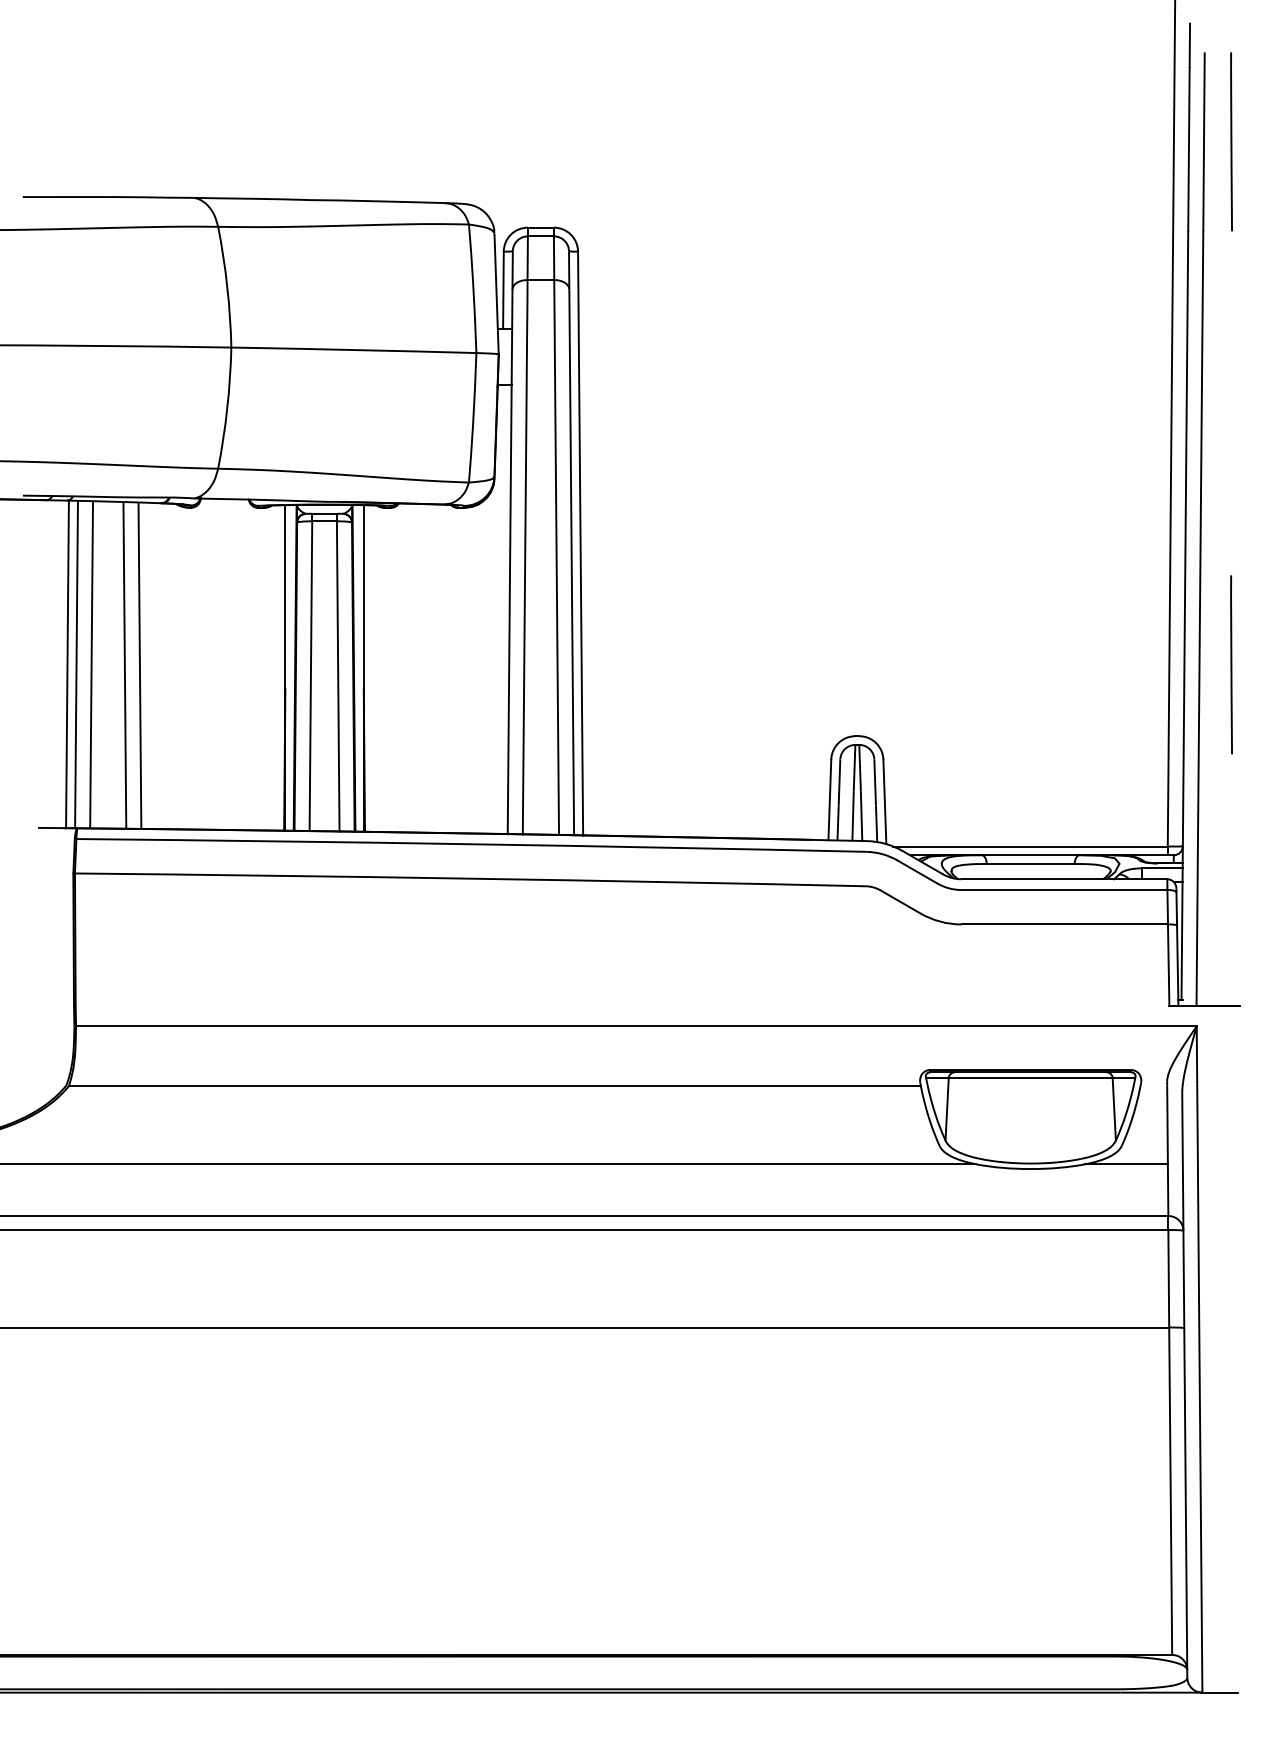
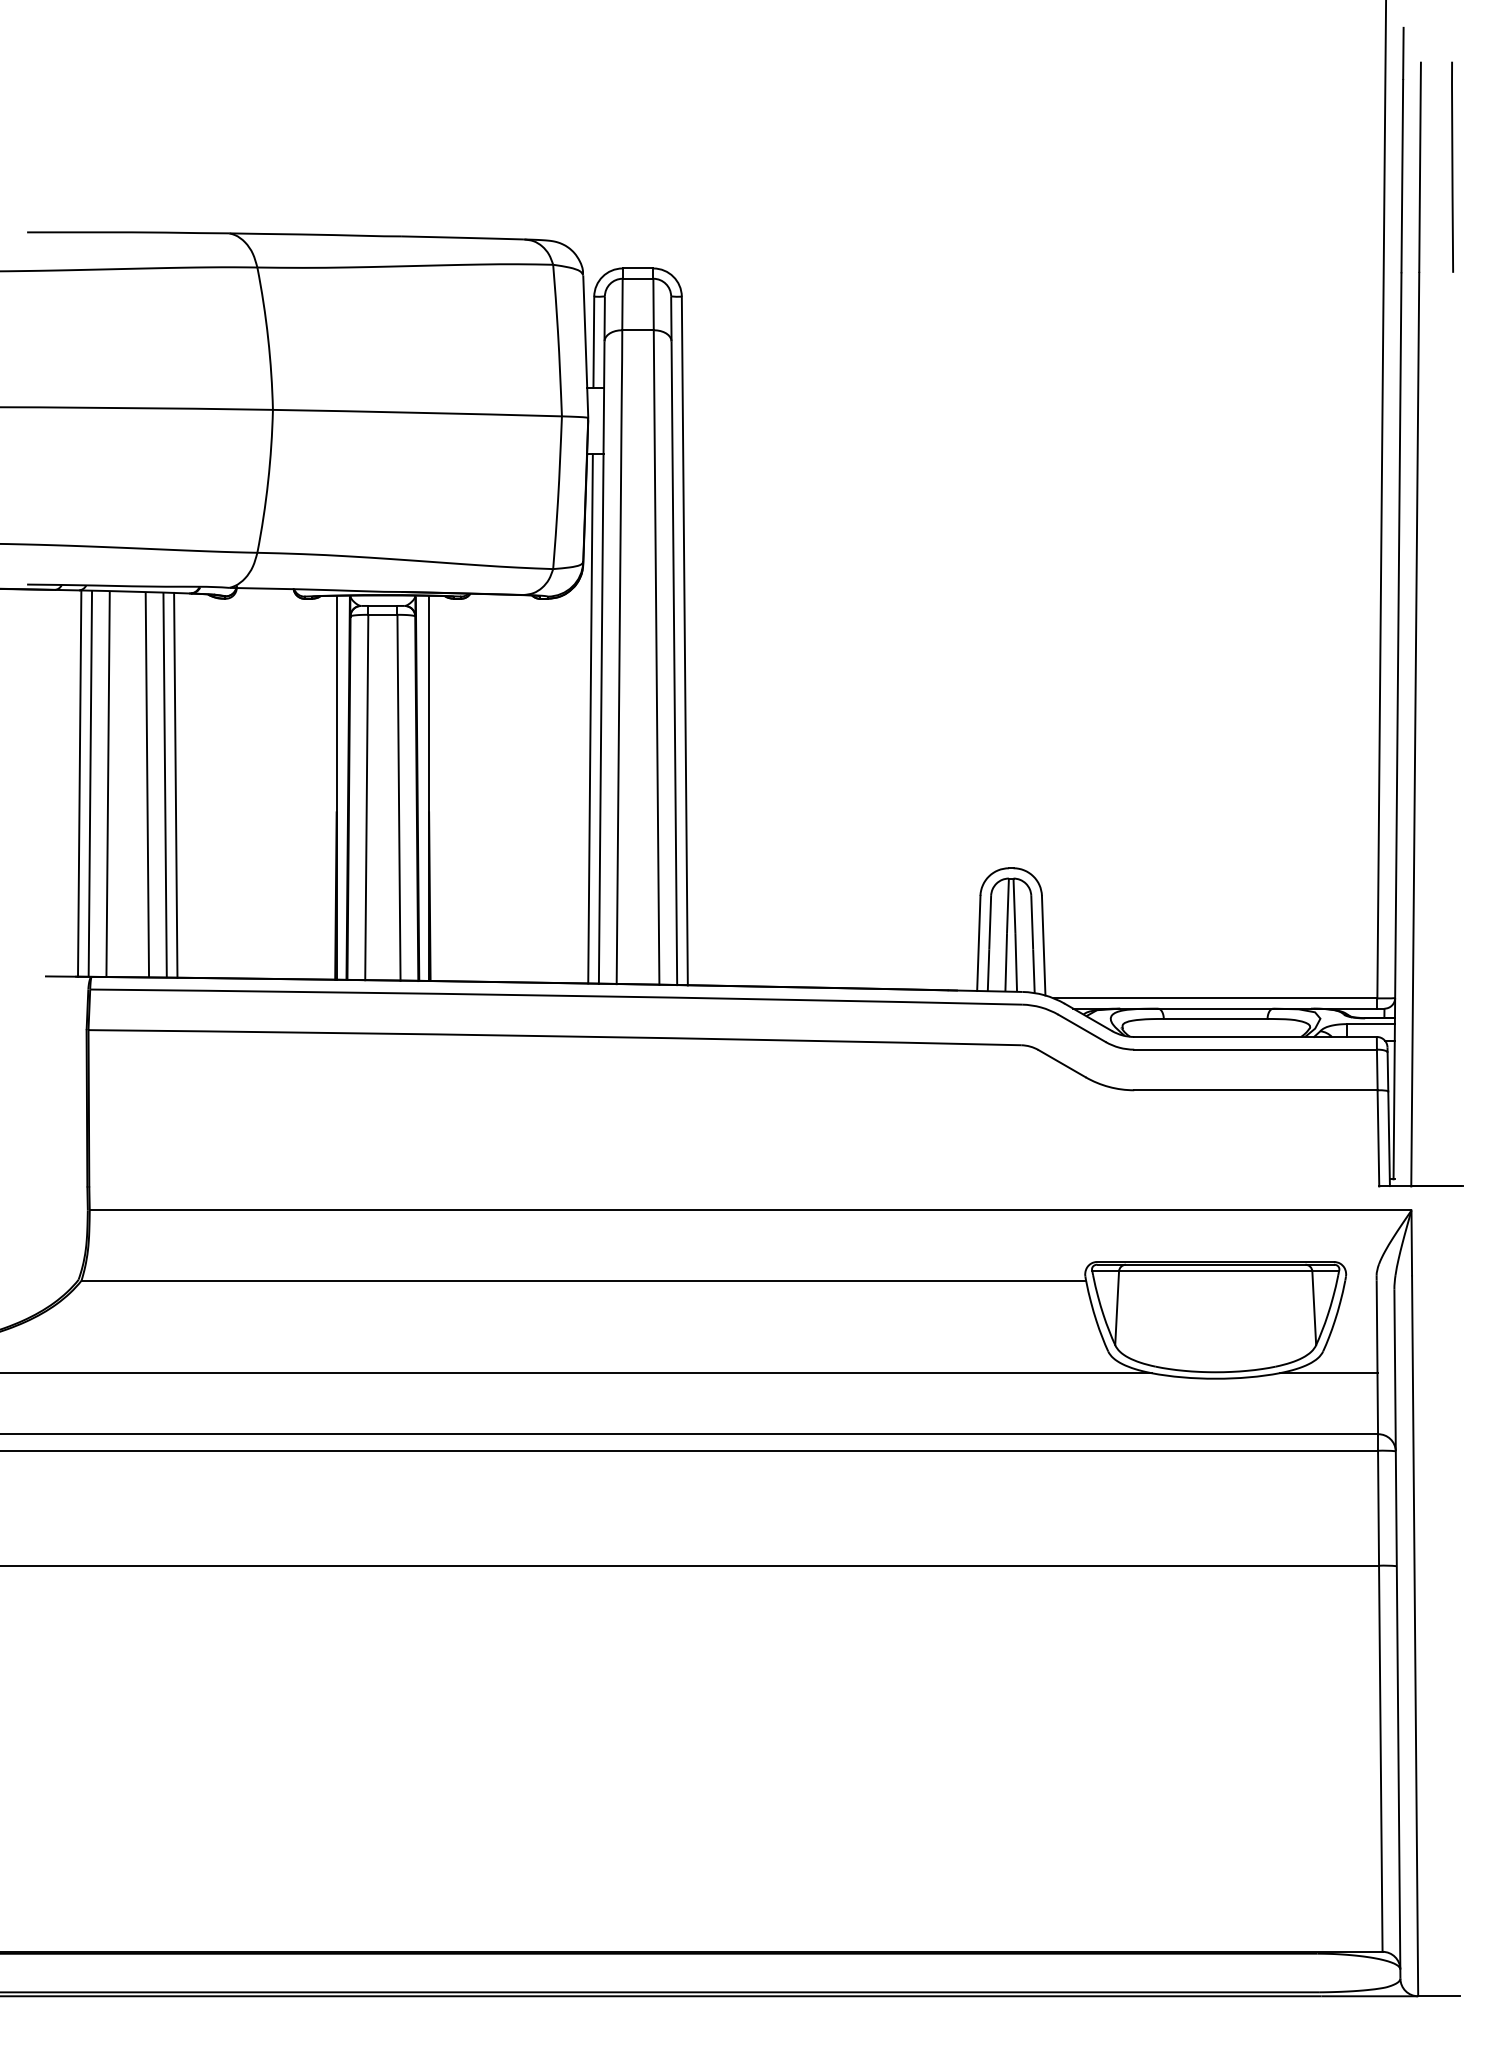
line: (500, 609) -> (590, 718), added
line: (1231, 664) -> (1452, 783), removed
line: (148, 665) -> (175, 784), added

